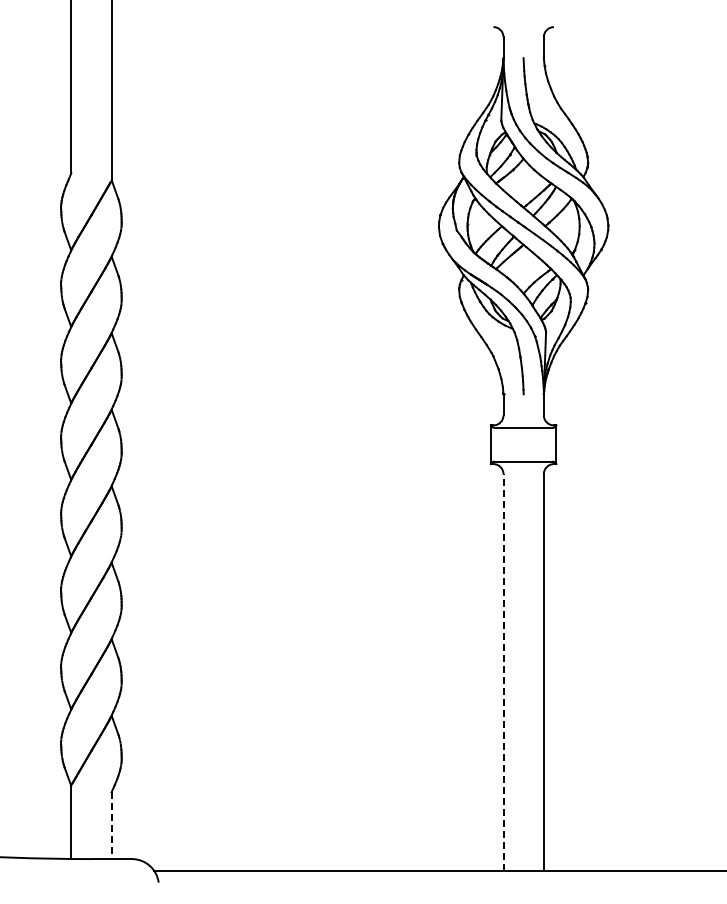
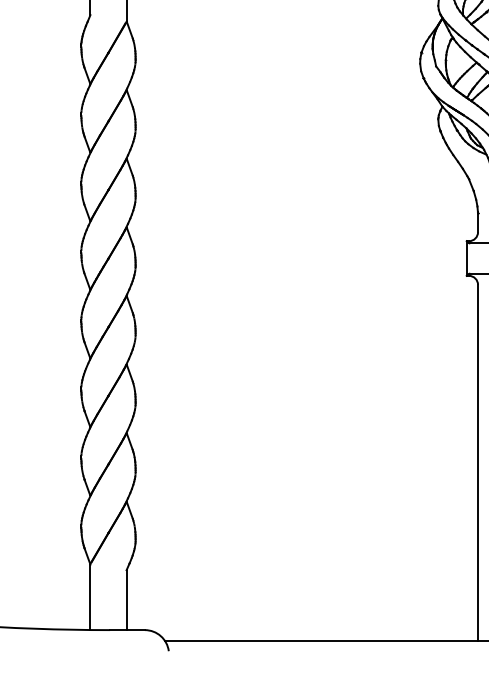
line: (503, 672) -> (478, 462), dashed -> solid
line: (111, 826) -> (126, 600), dashed -> solid

